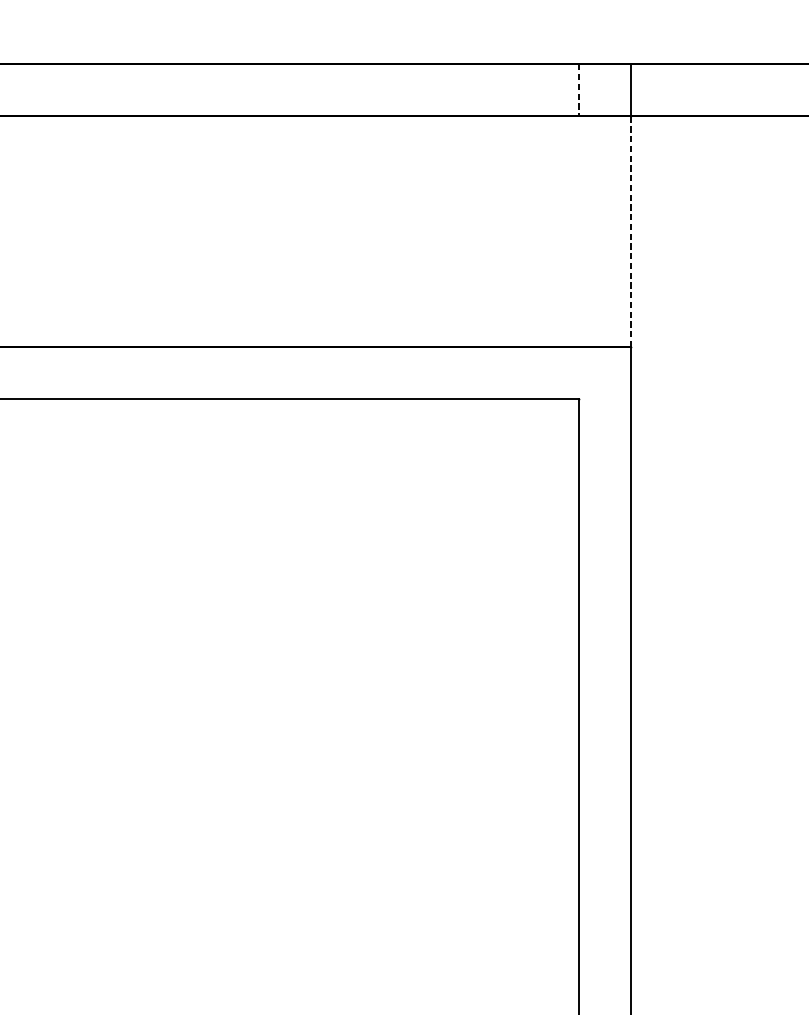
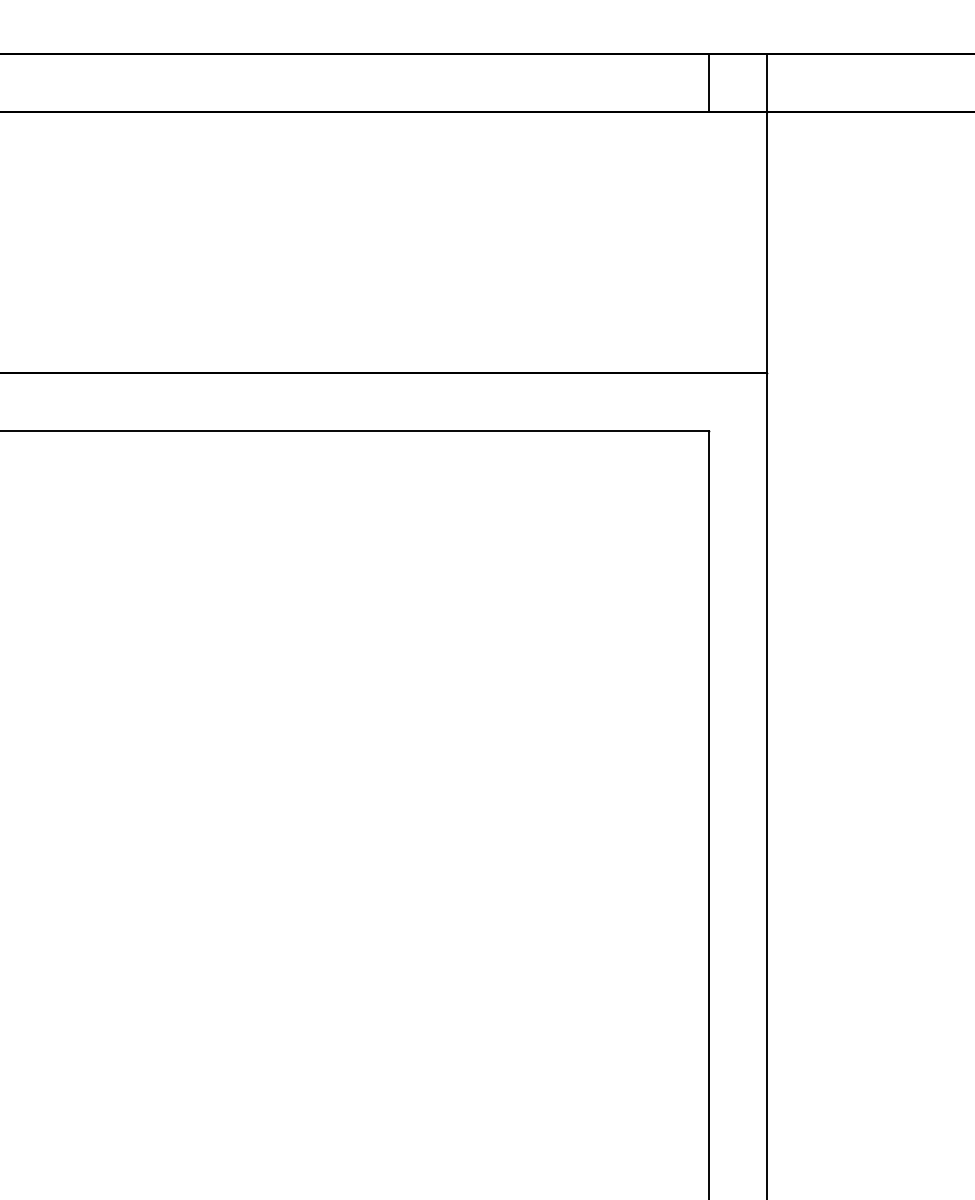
line: (579, 90) -> (708, 83), dashed -> solid
line: (630, 231) -> (766, 242), dashed -> solid

